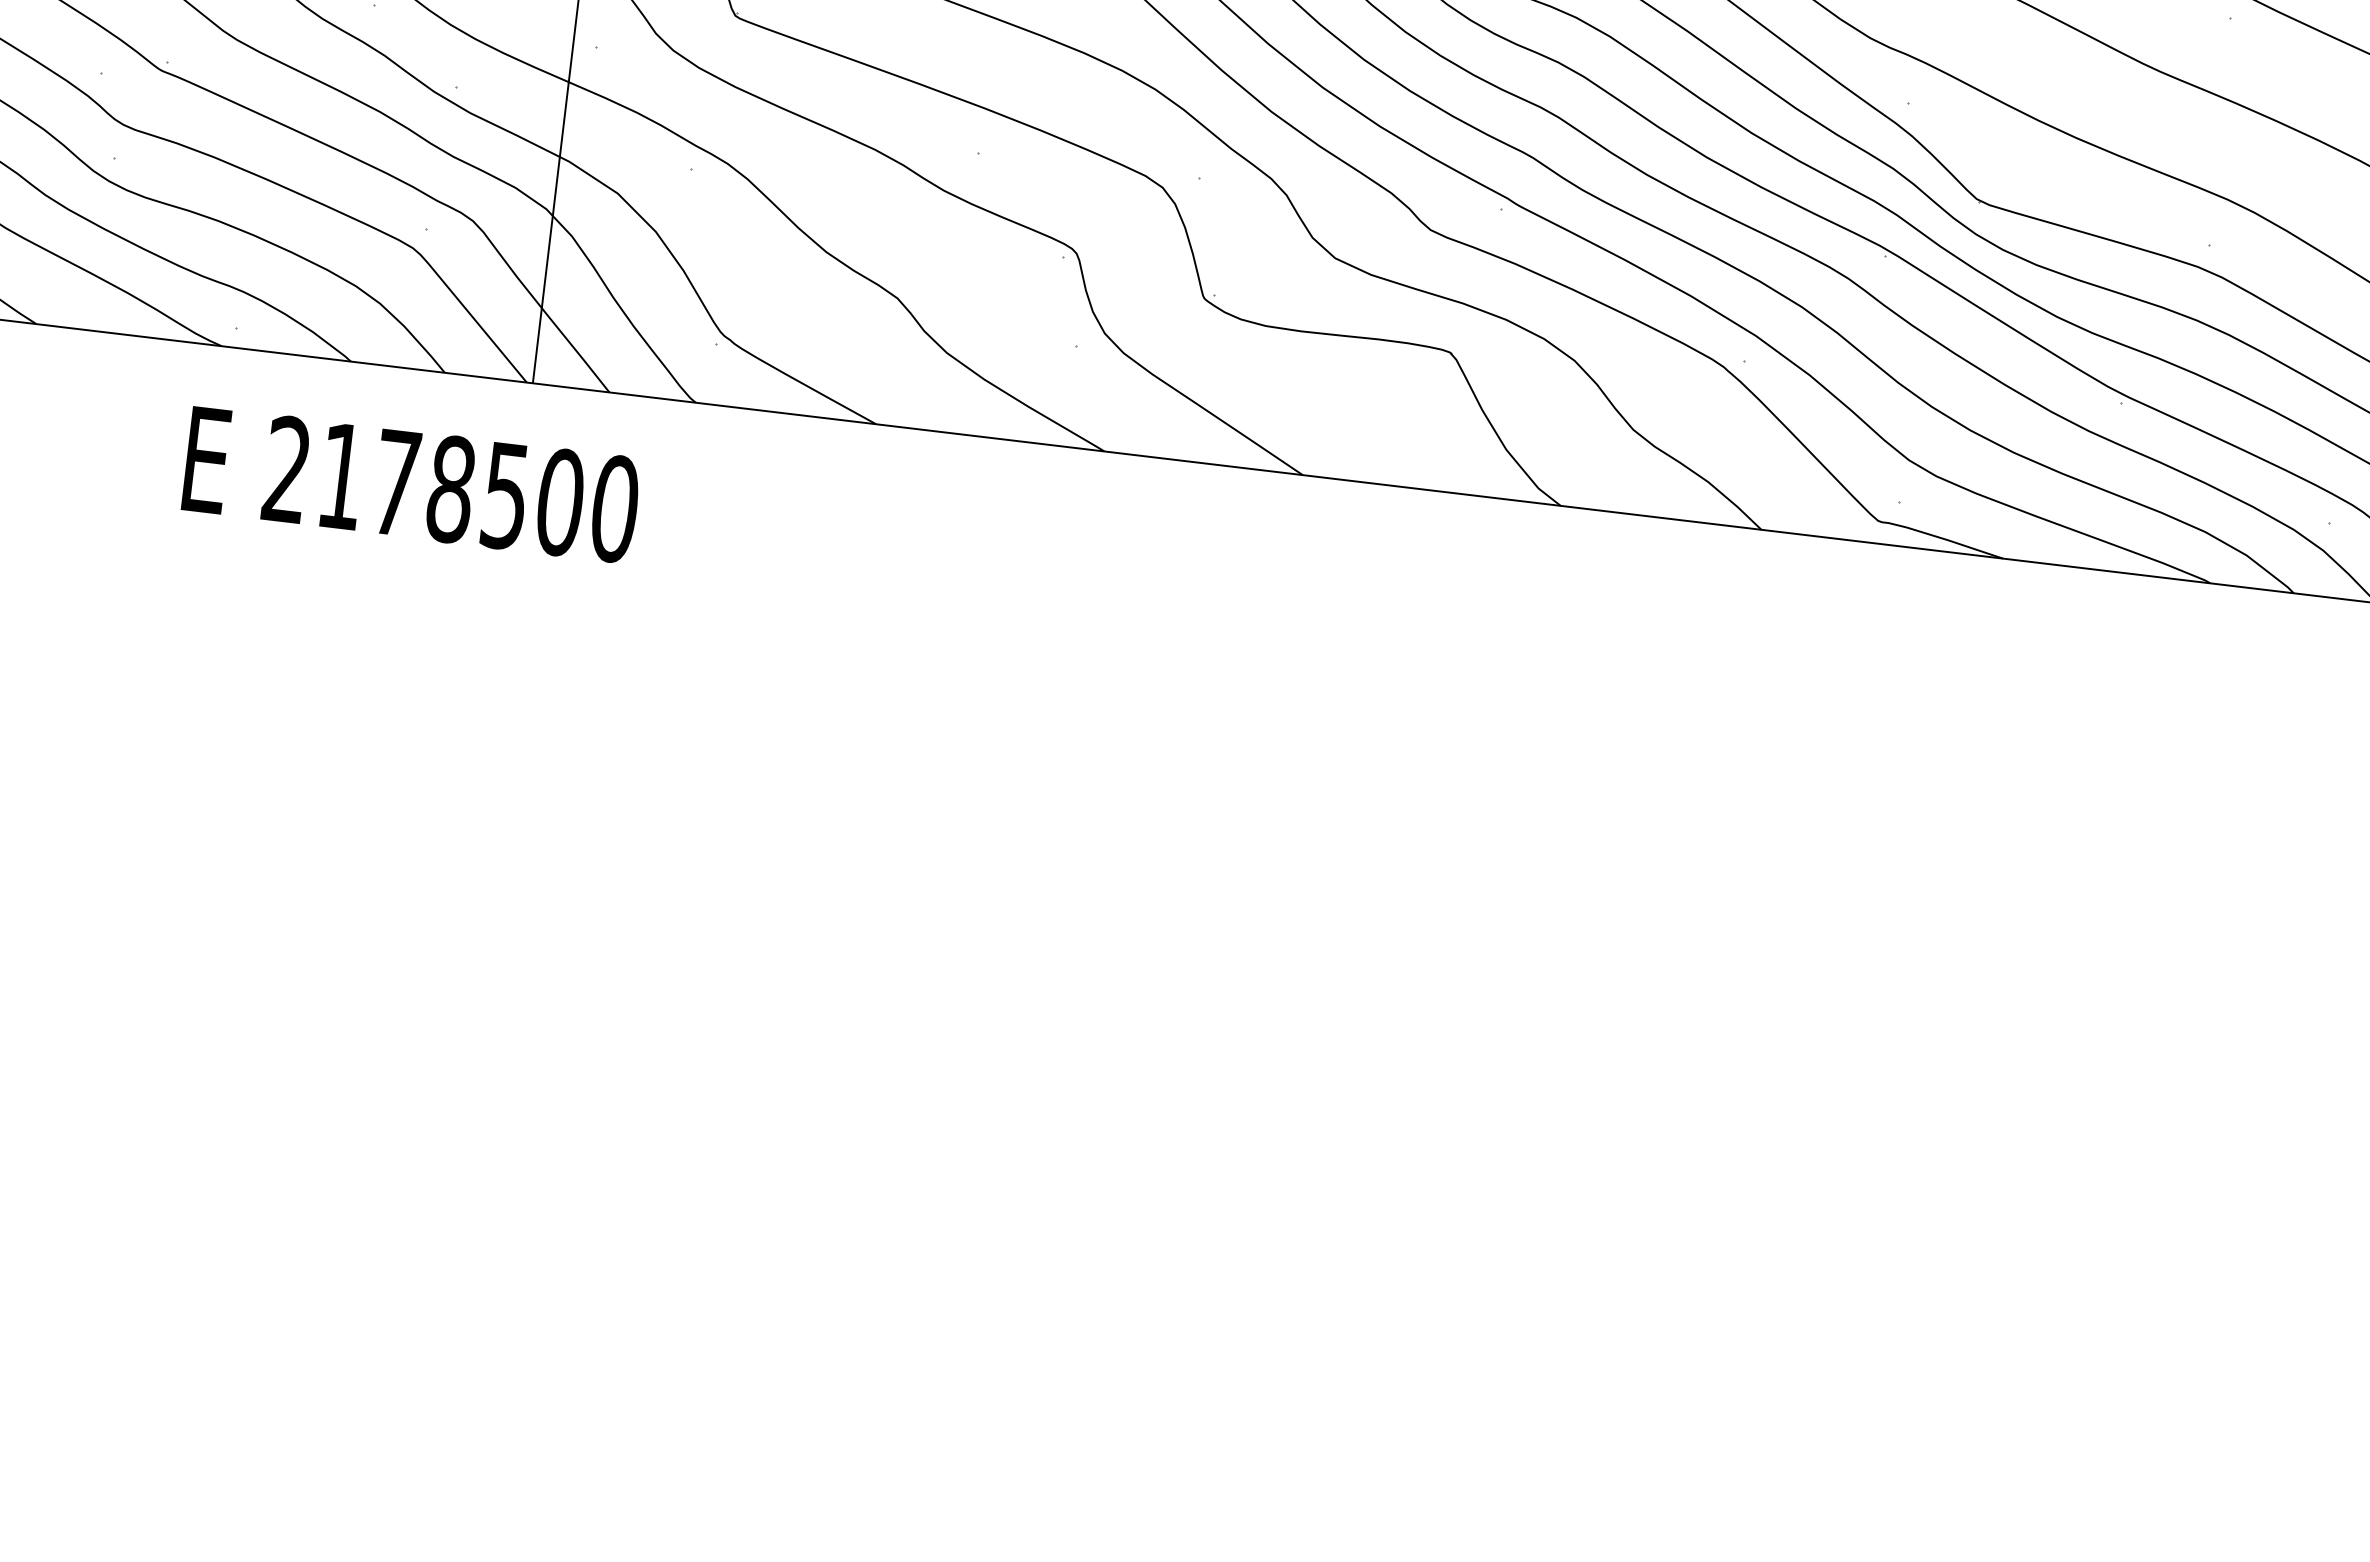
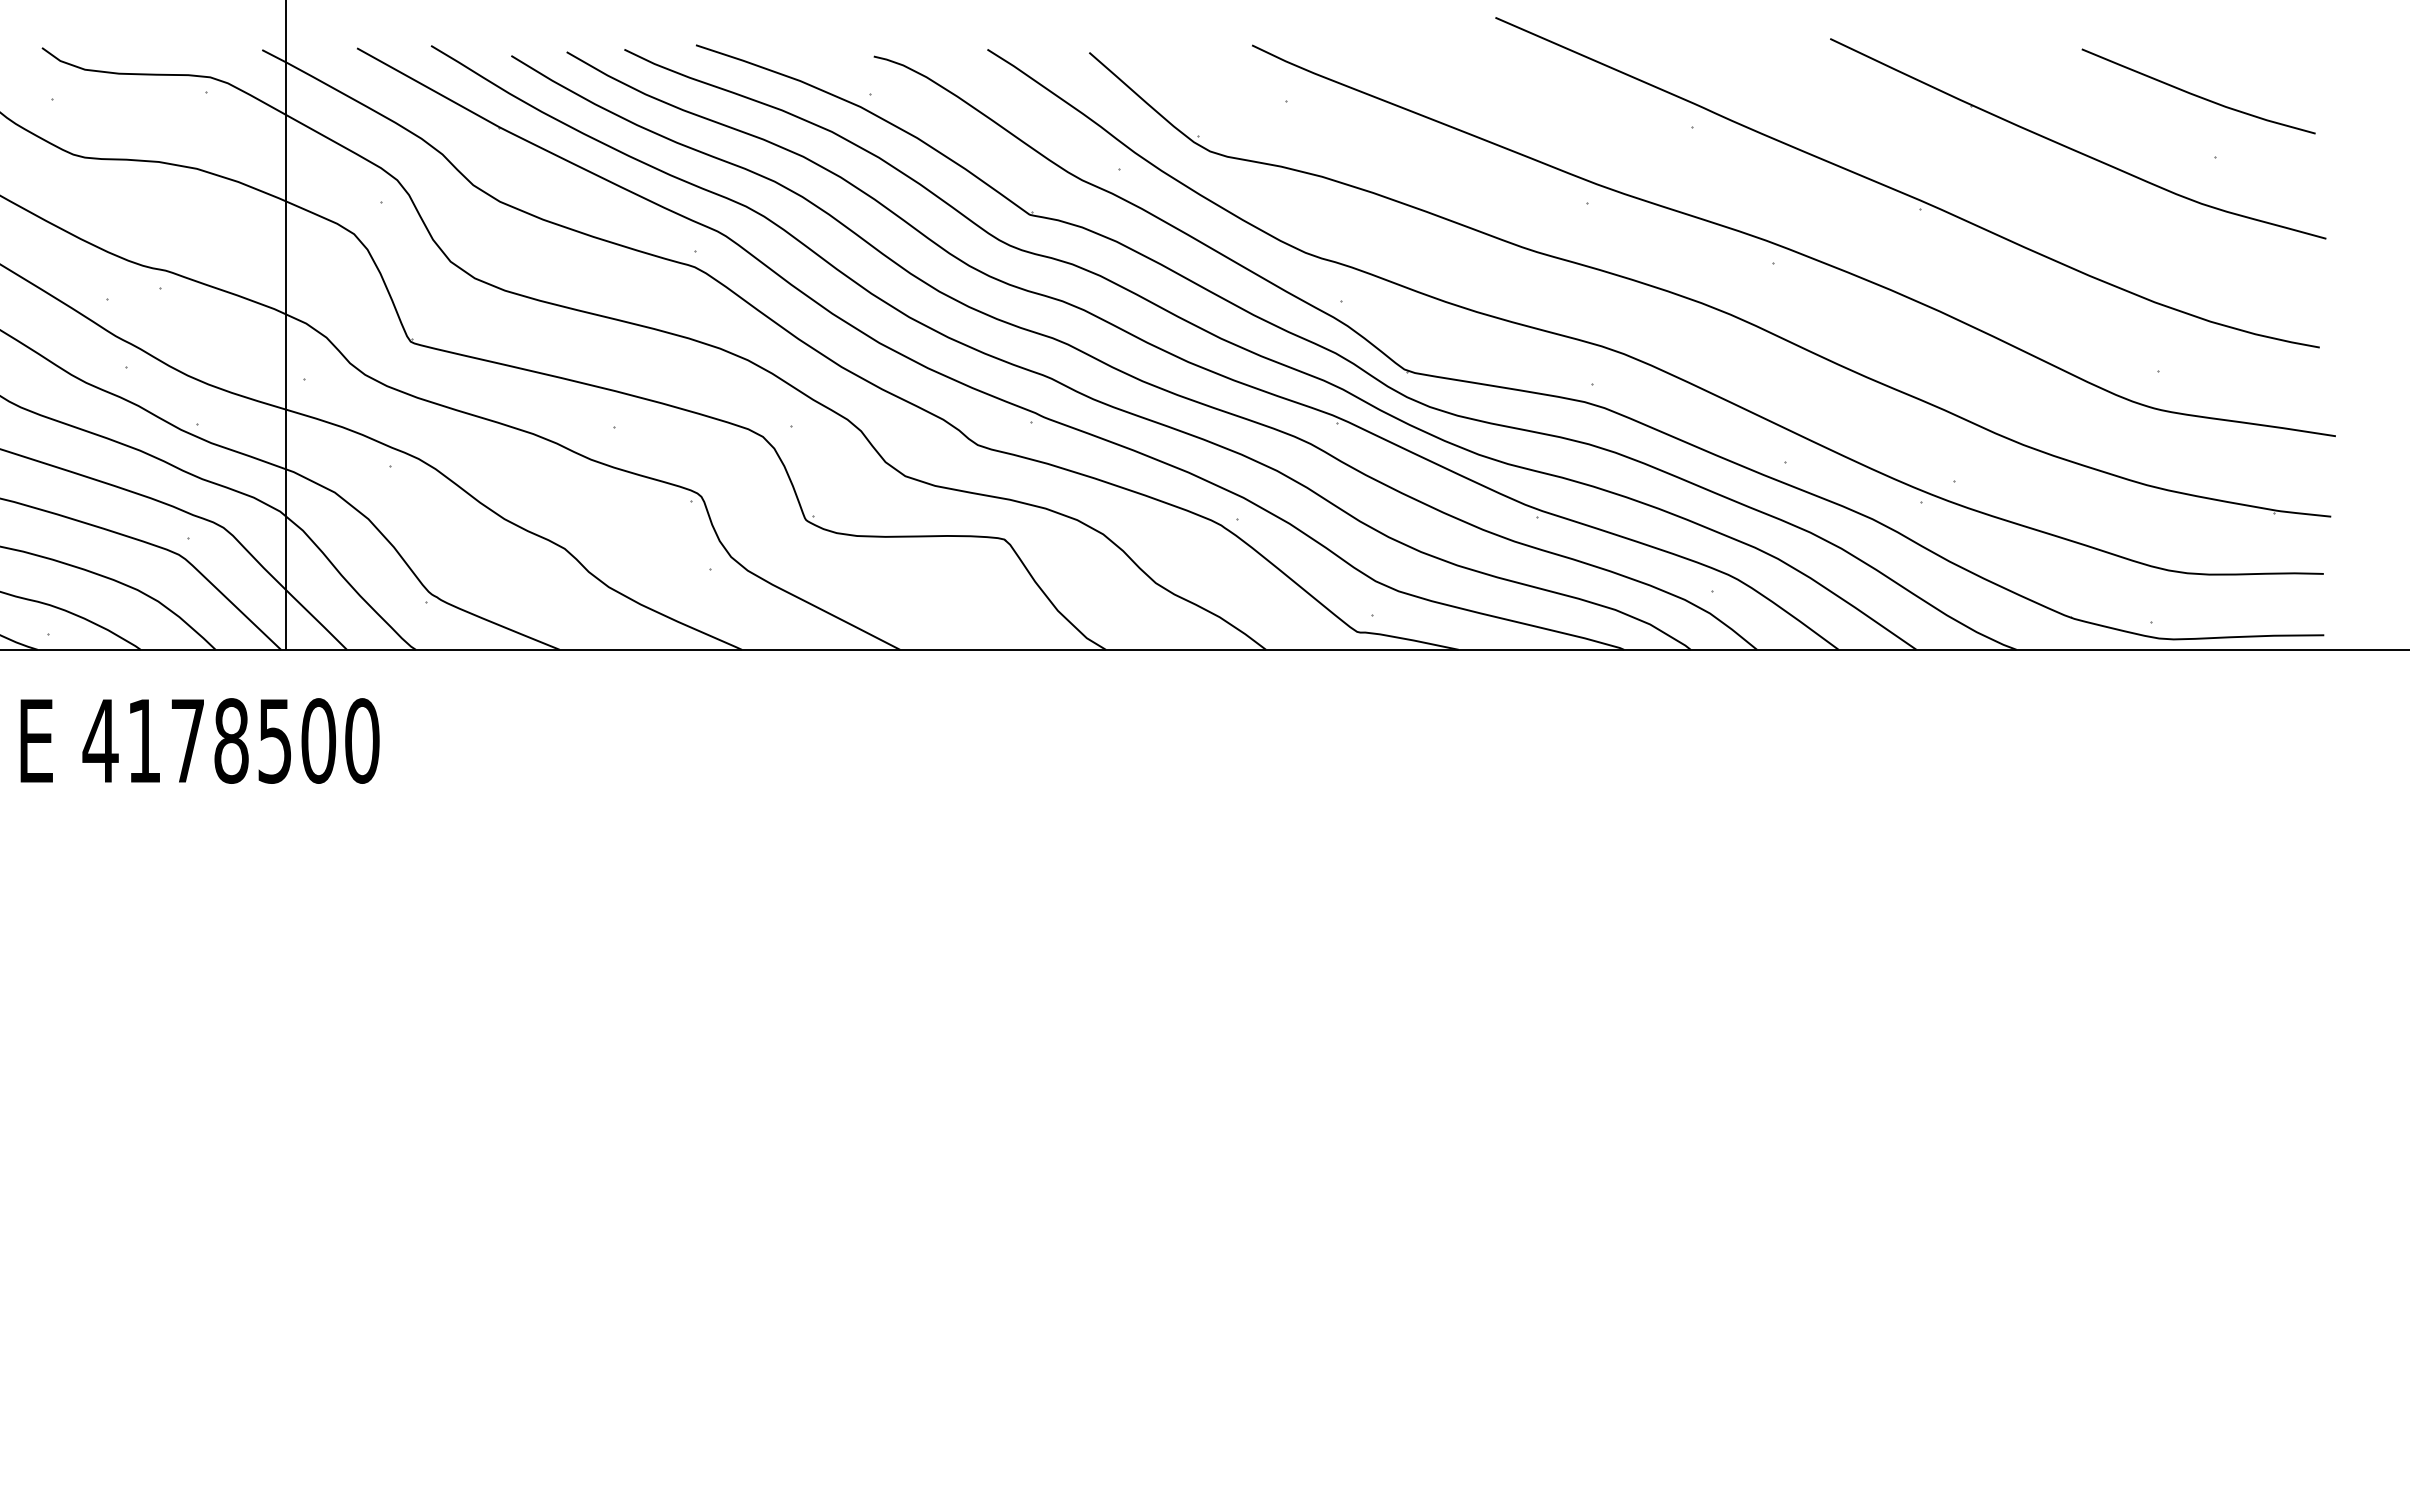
text: (286, 469) -> (100, 740), 2178500 -> 4178500

